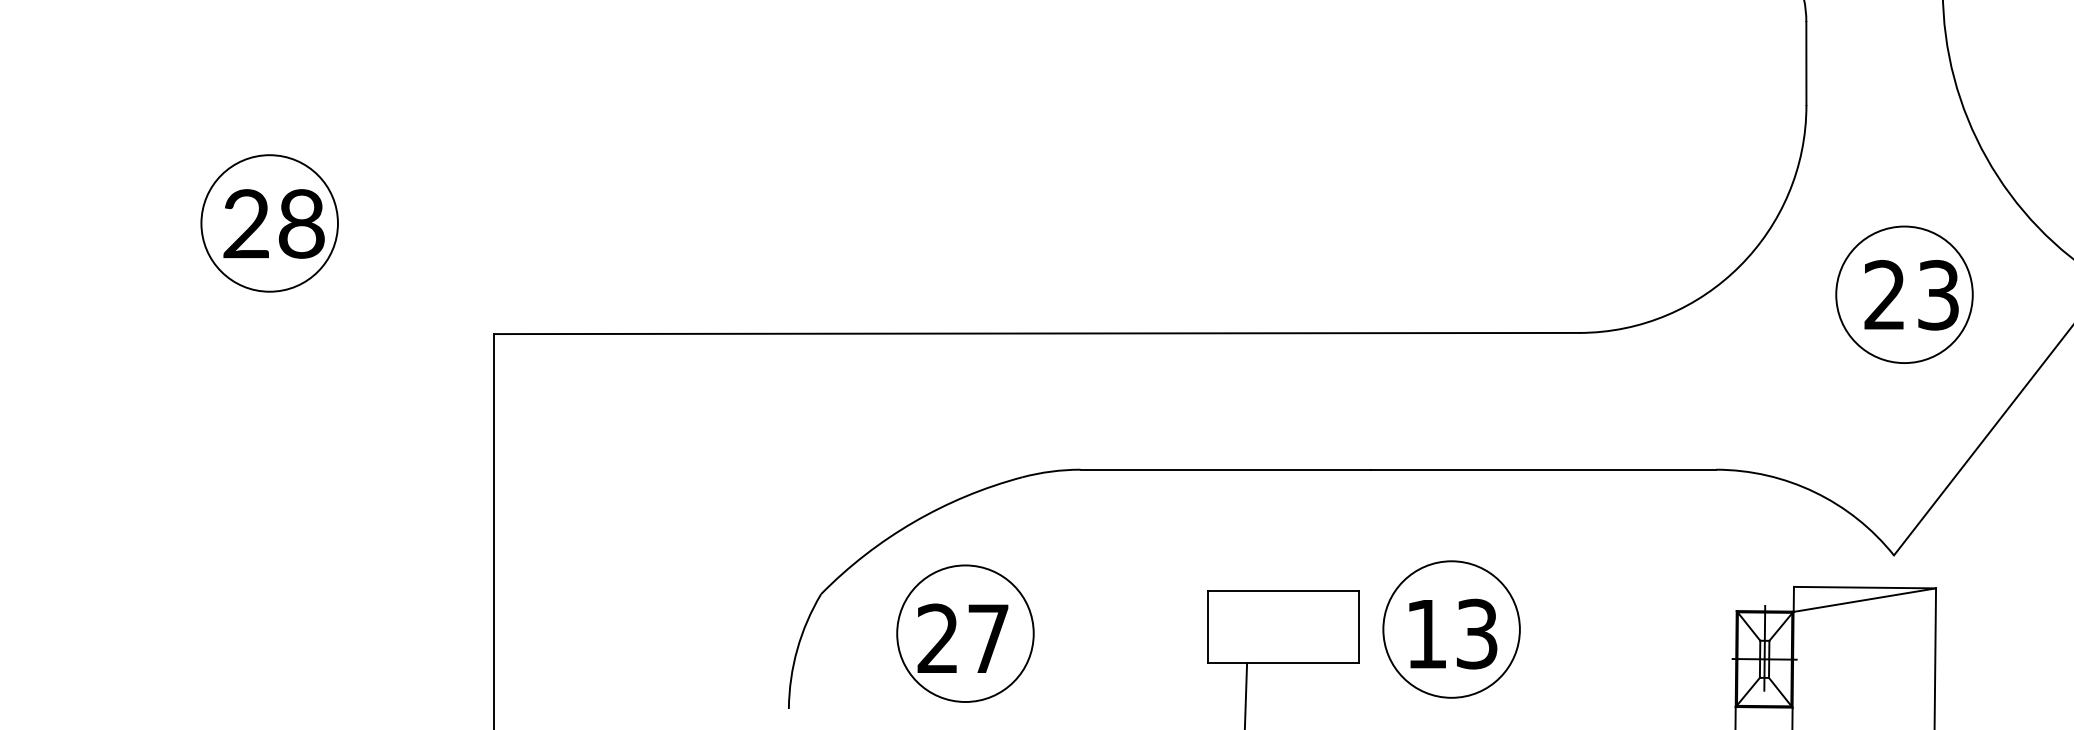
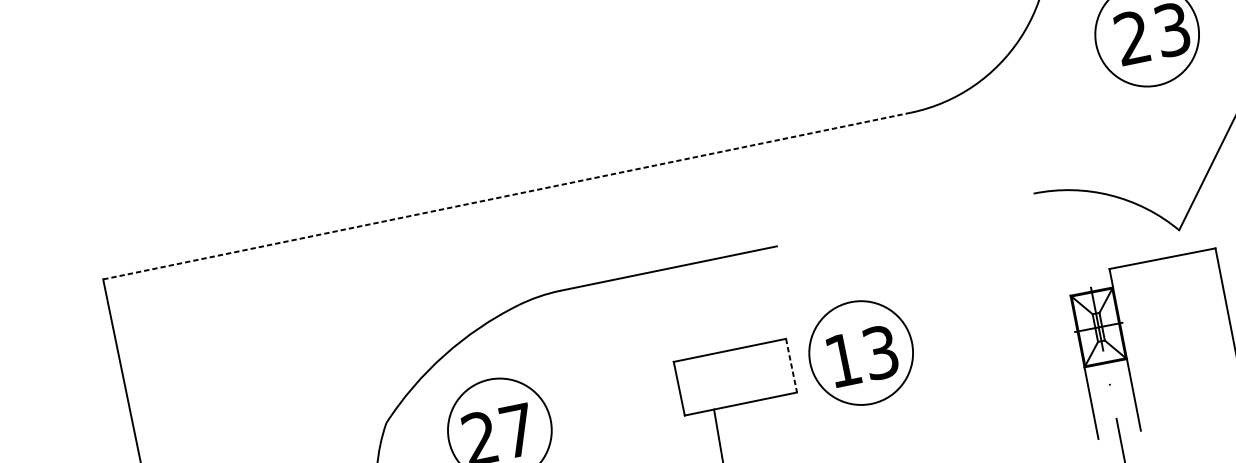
line: (1037, 333) -> (507, 195), solid -> dashed
line: (1543, 469) -> (905, 219), removed
line: (1864, 599) -> (1163, 267), removed
line: (1358, 627) -> (791, 365), solid -> dashed

